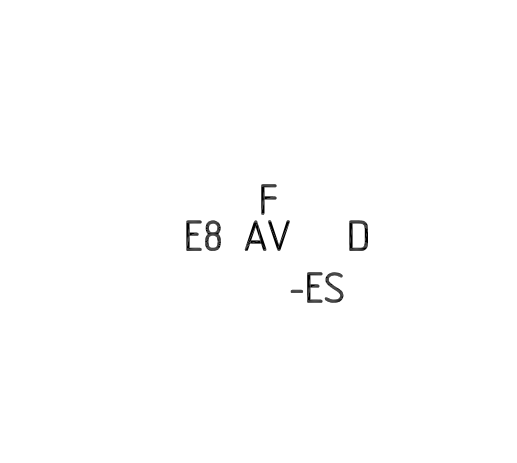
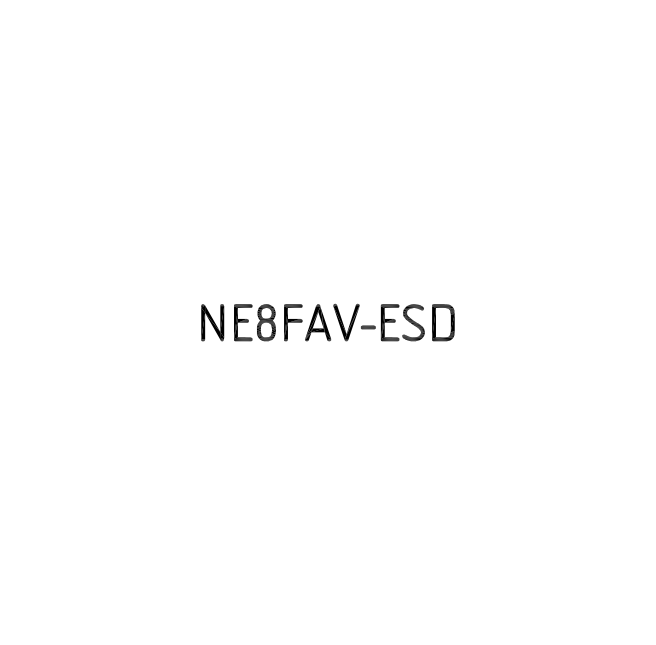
part: (269, 199) -> (293, 322), moved
part: (168, 235) -> (212, 322), added
part: (316, 287) -> (392, 322), moved

